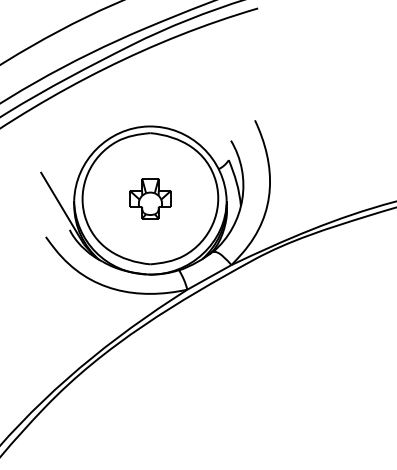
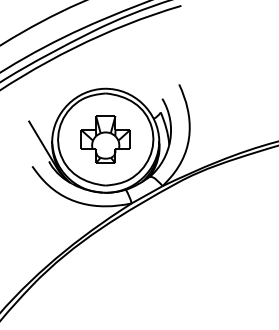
part: (150, 198) -> (105, 139), size x1.67

